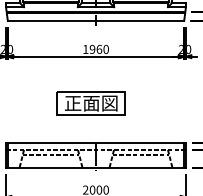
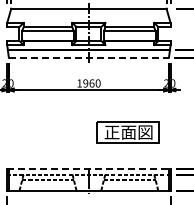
line: (96, 20) -> (89, 57), solid -> dashed
part: (90, 103) -> (127, 132), moved
line: (95, 143) -> (88, 168), solid -> dashed

